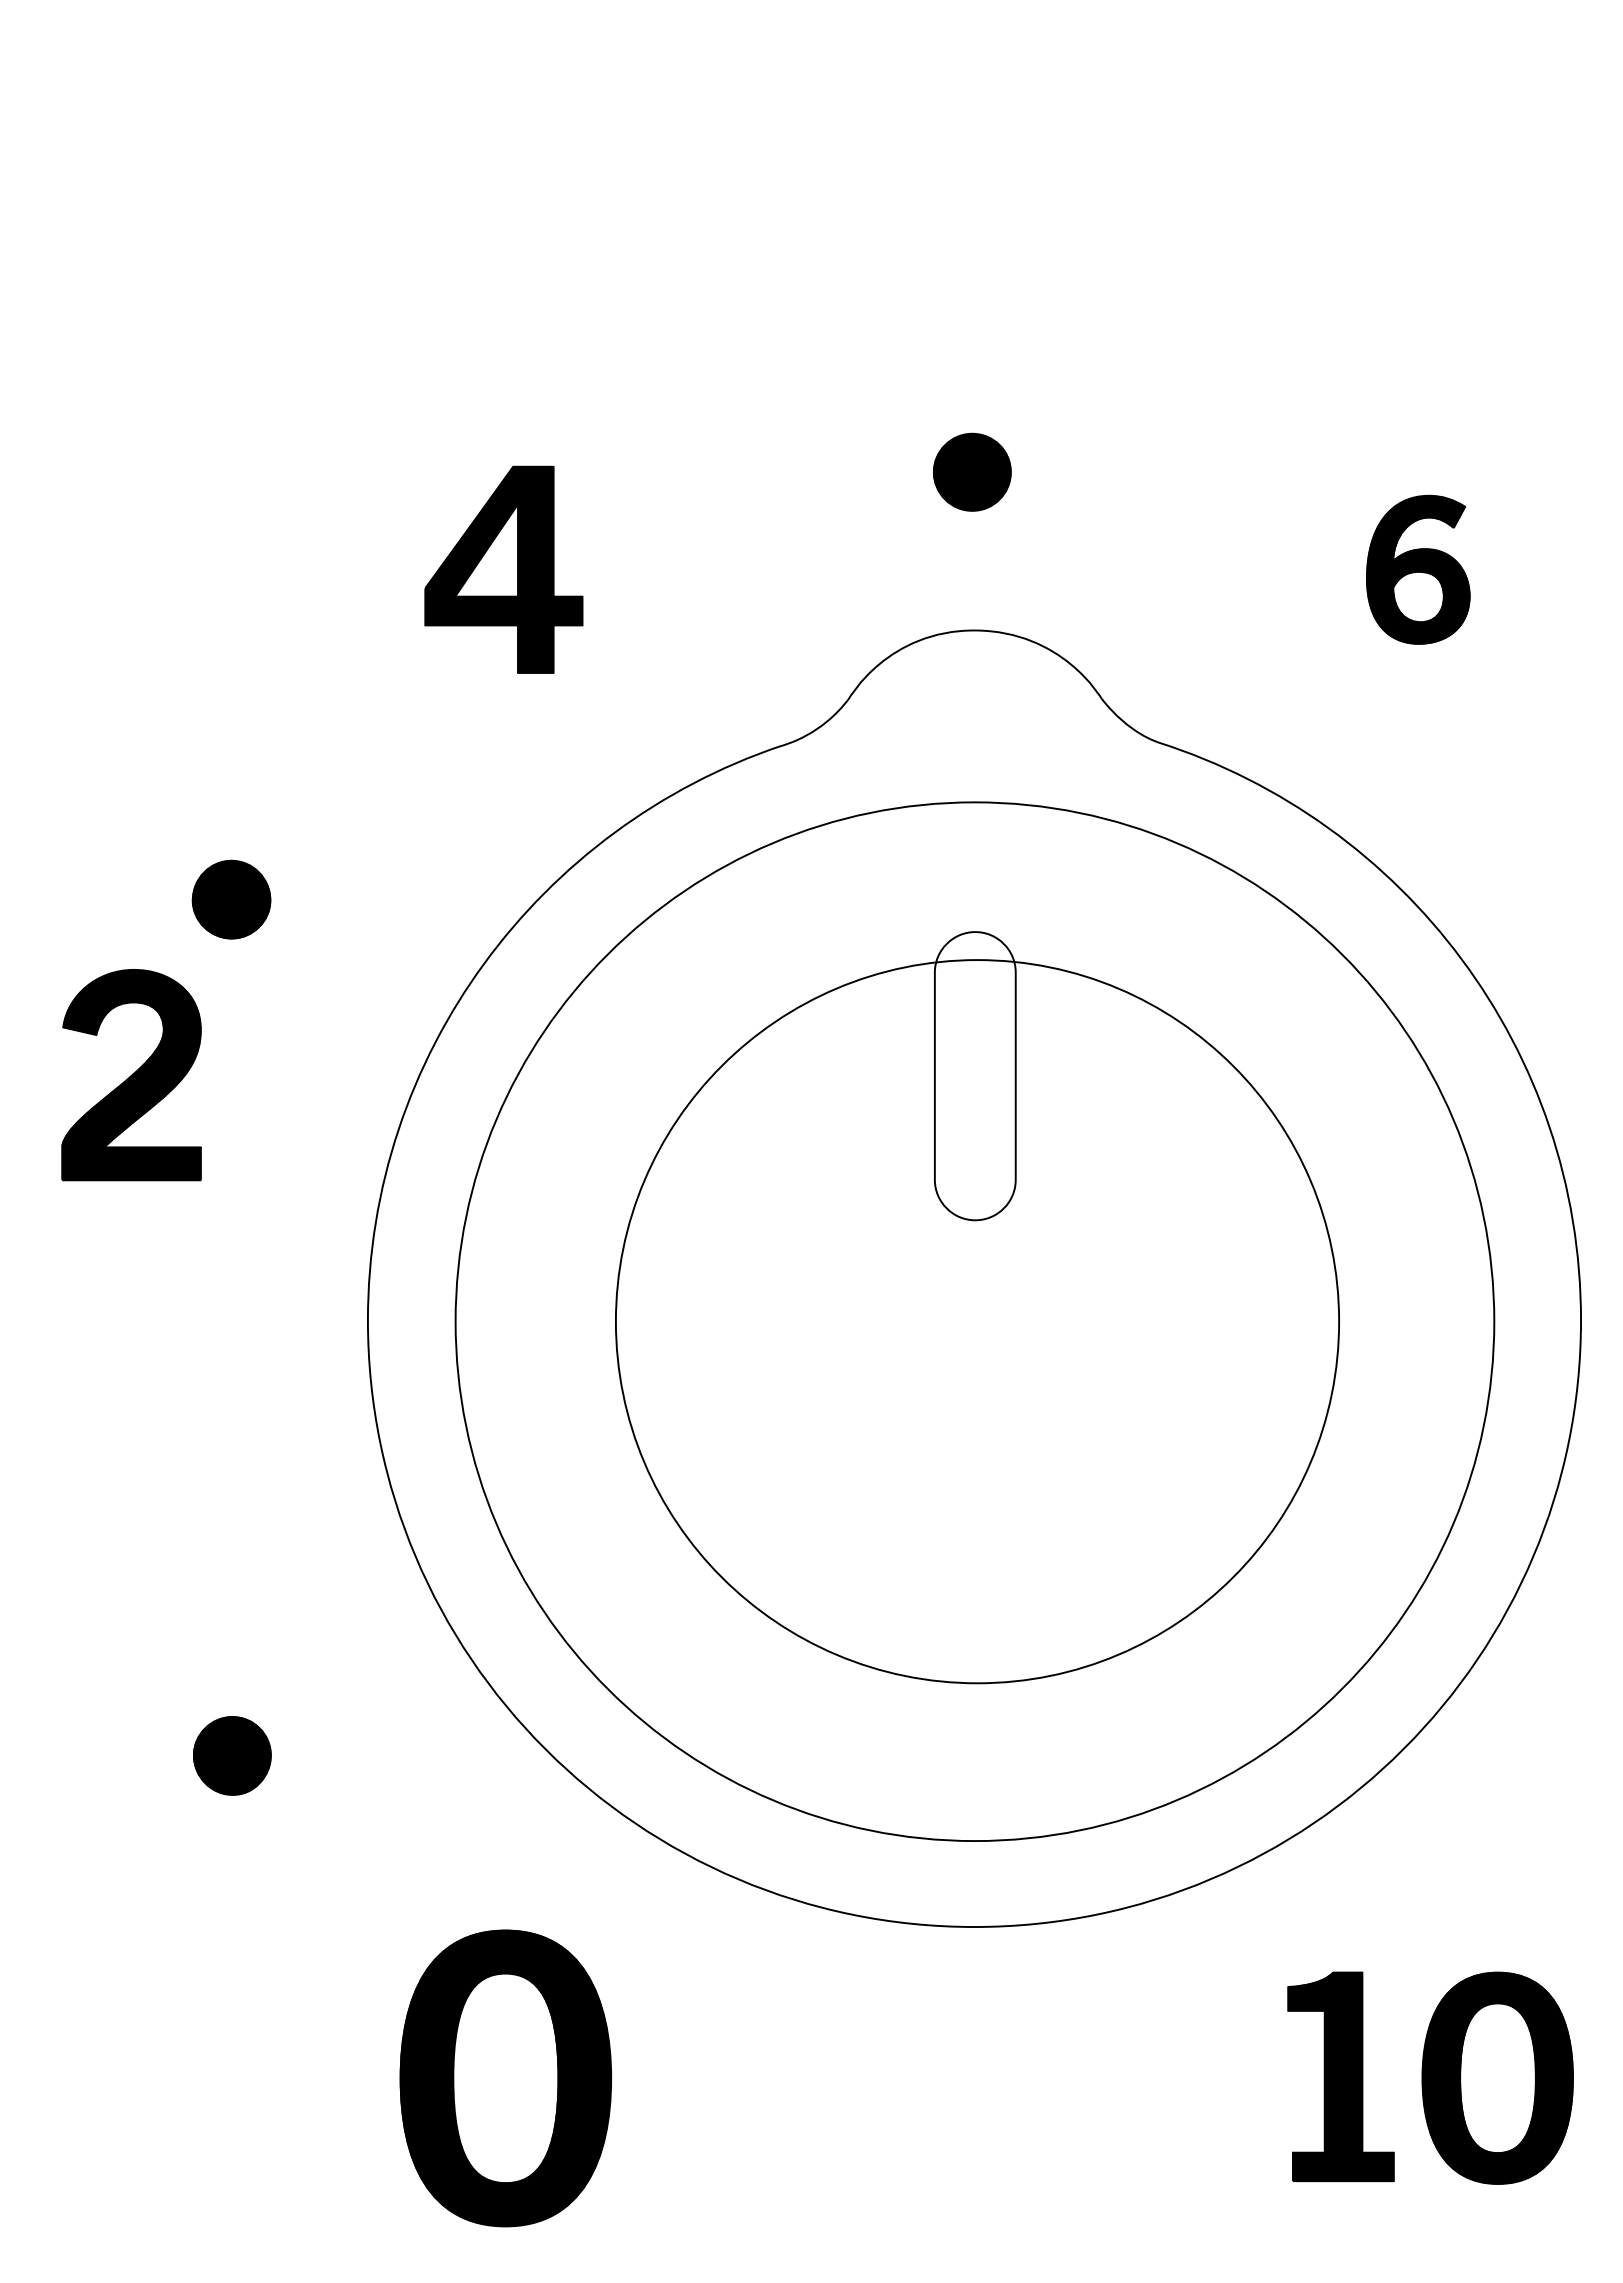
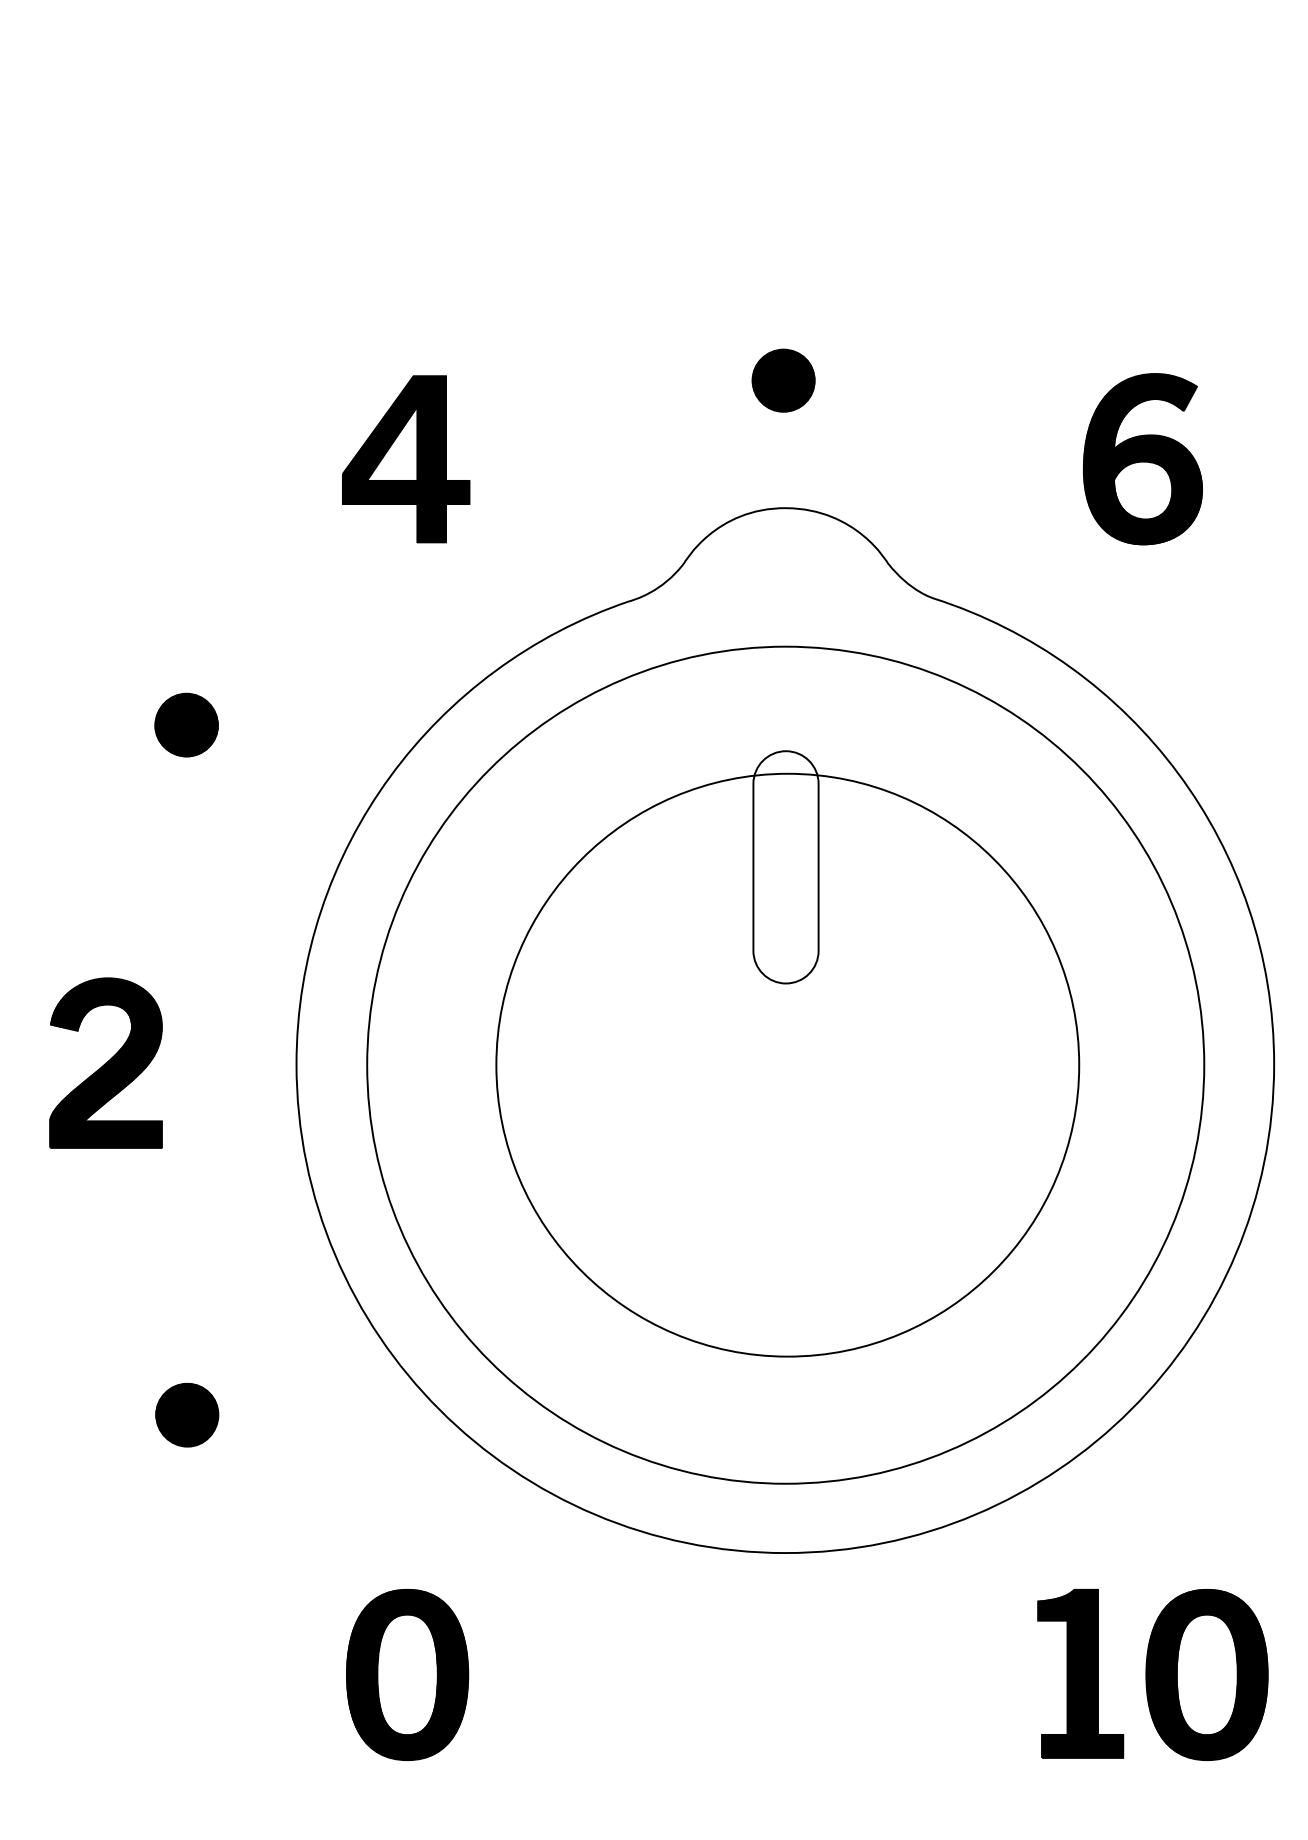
part: (1418, 569) -> (1143, 459), size x1.43
part: (131, 1075) -> (105, 1063), moved
part: (505, 2077) -> (407, 1674), size x0.71

